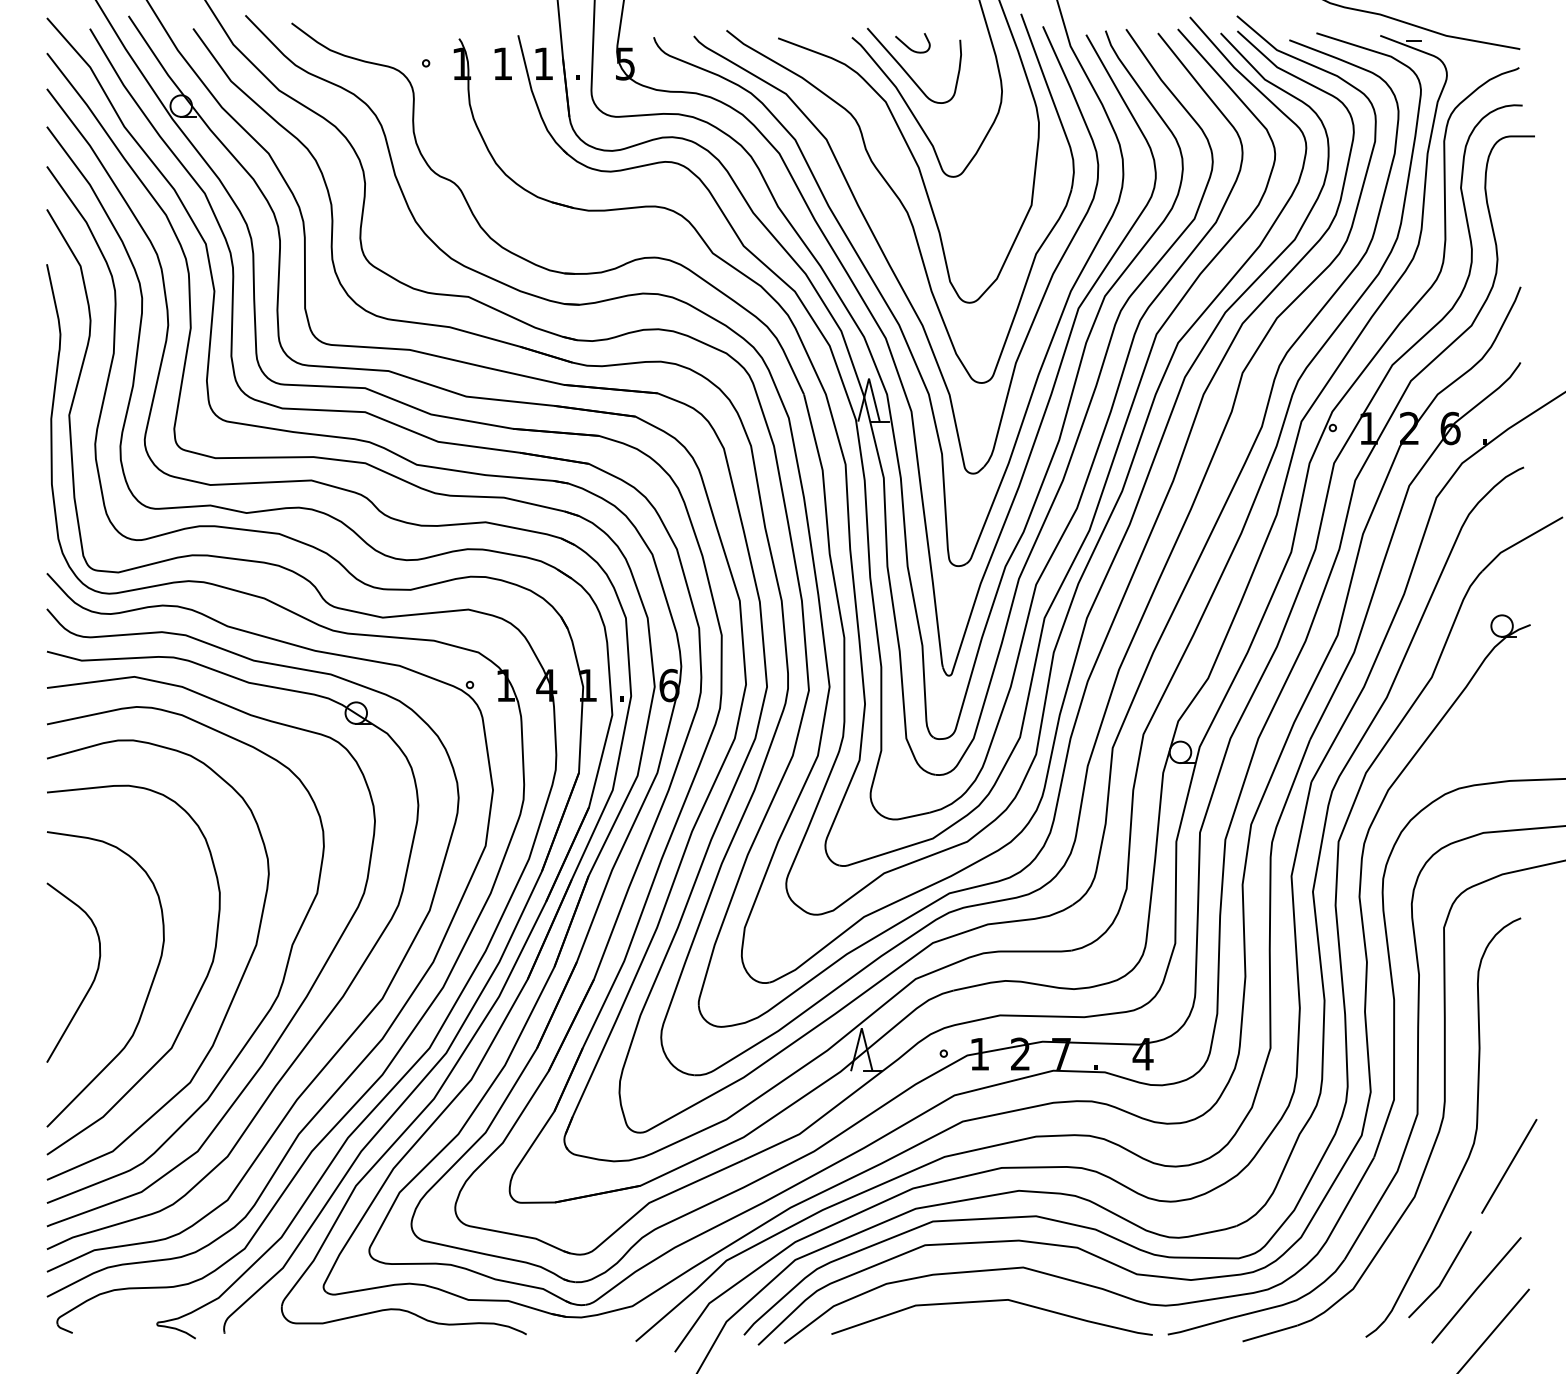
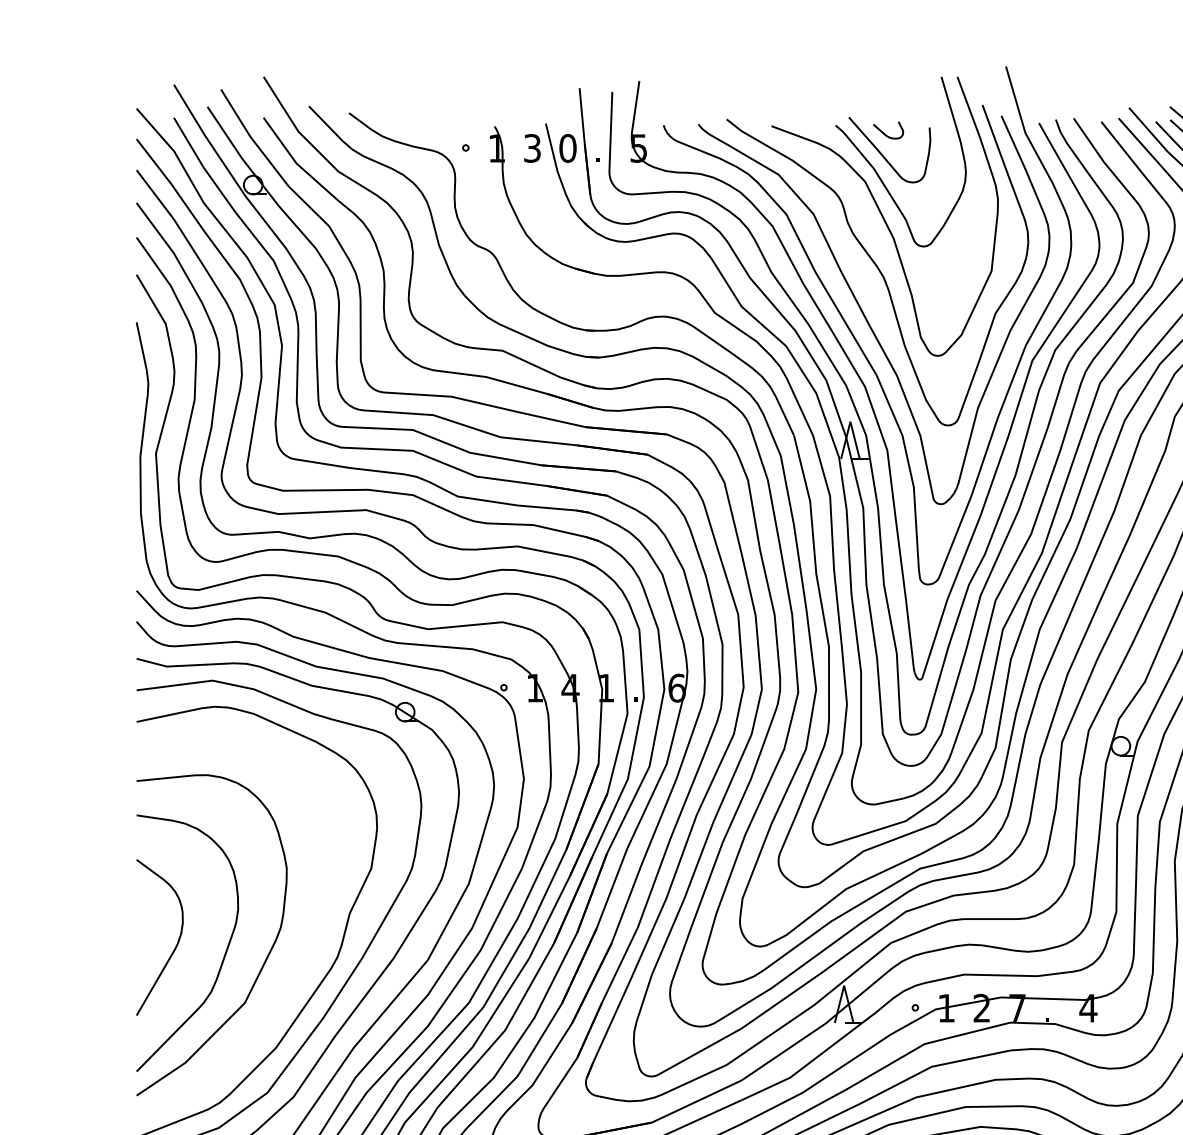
text: (502, 63) -> (532, 148), 1 -> 3
text: (543, 63) -> (567, 148), 1 -> 0
curve: (234, 992) -> (299, 954), removed

